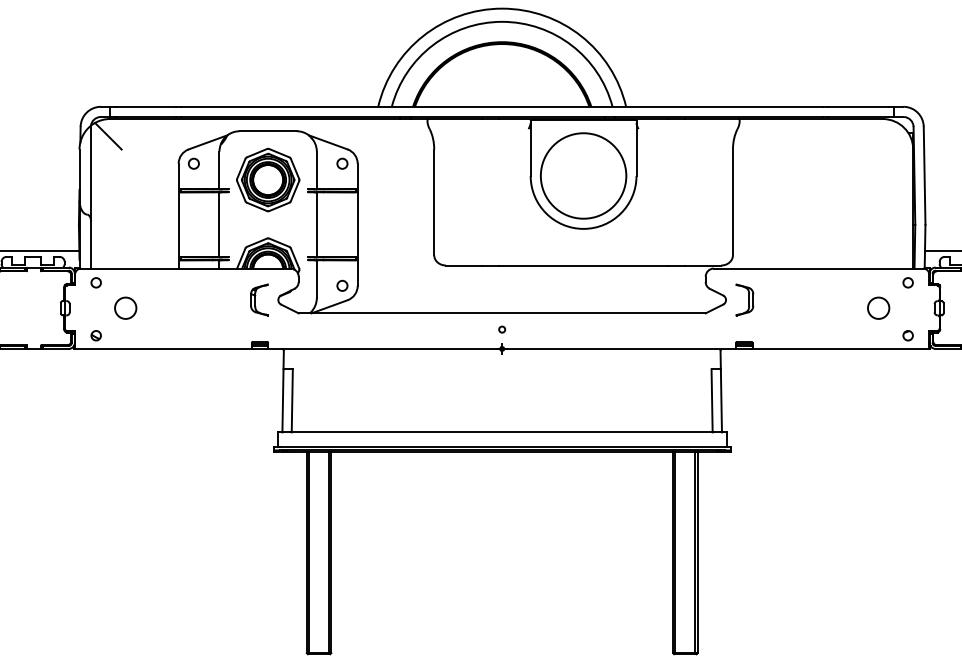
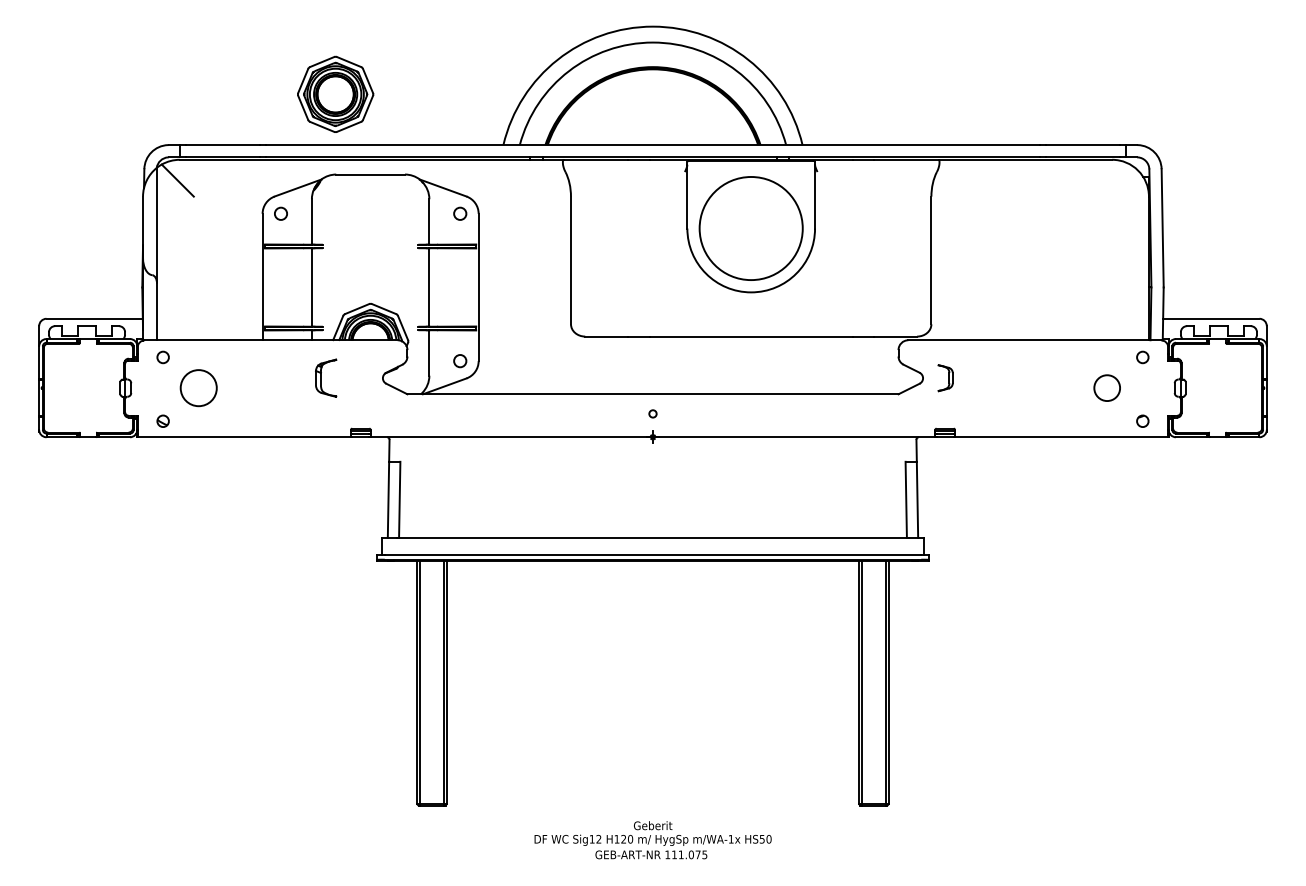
part: (268, 179) -> (335, 93), moved
part: (259, 299) -> (326, 377), moved
part: (744, 299) -> (945, 377), size x0.7
circle: (125, 308) -> (198, 388), size x1.4

